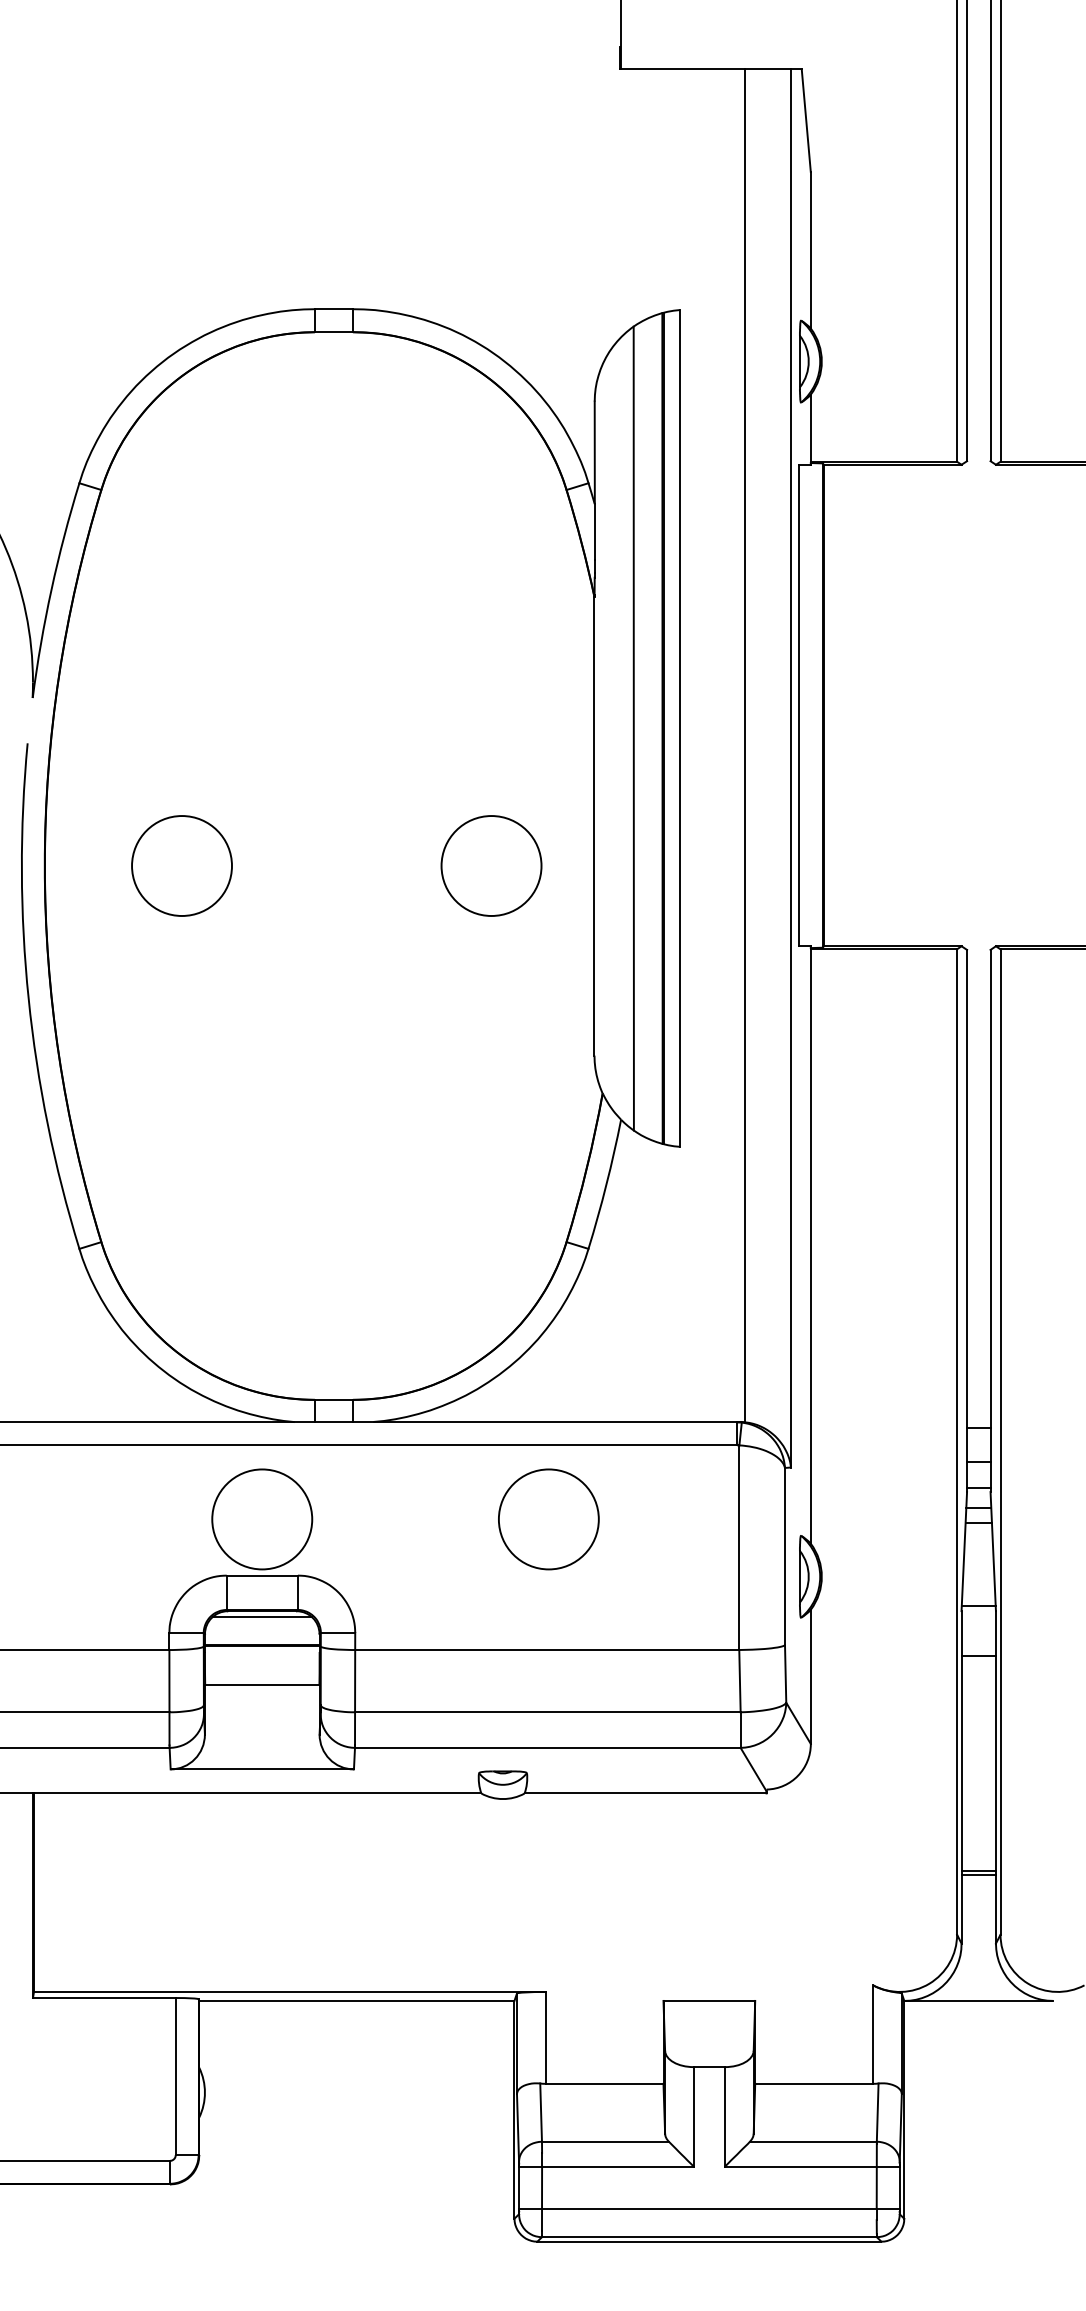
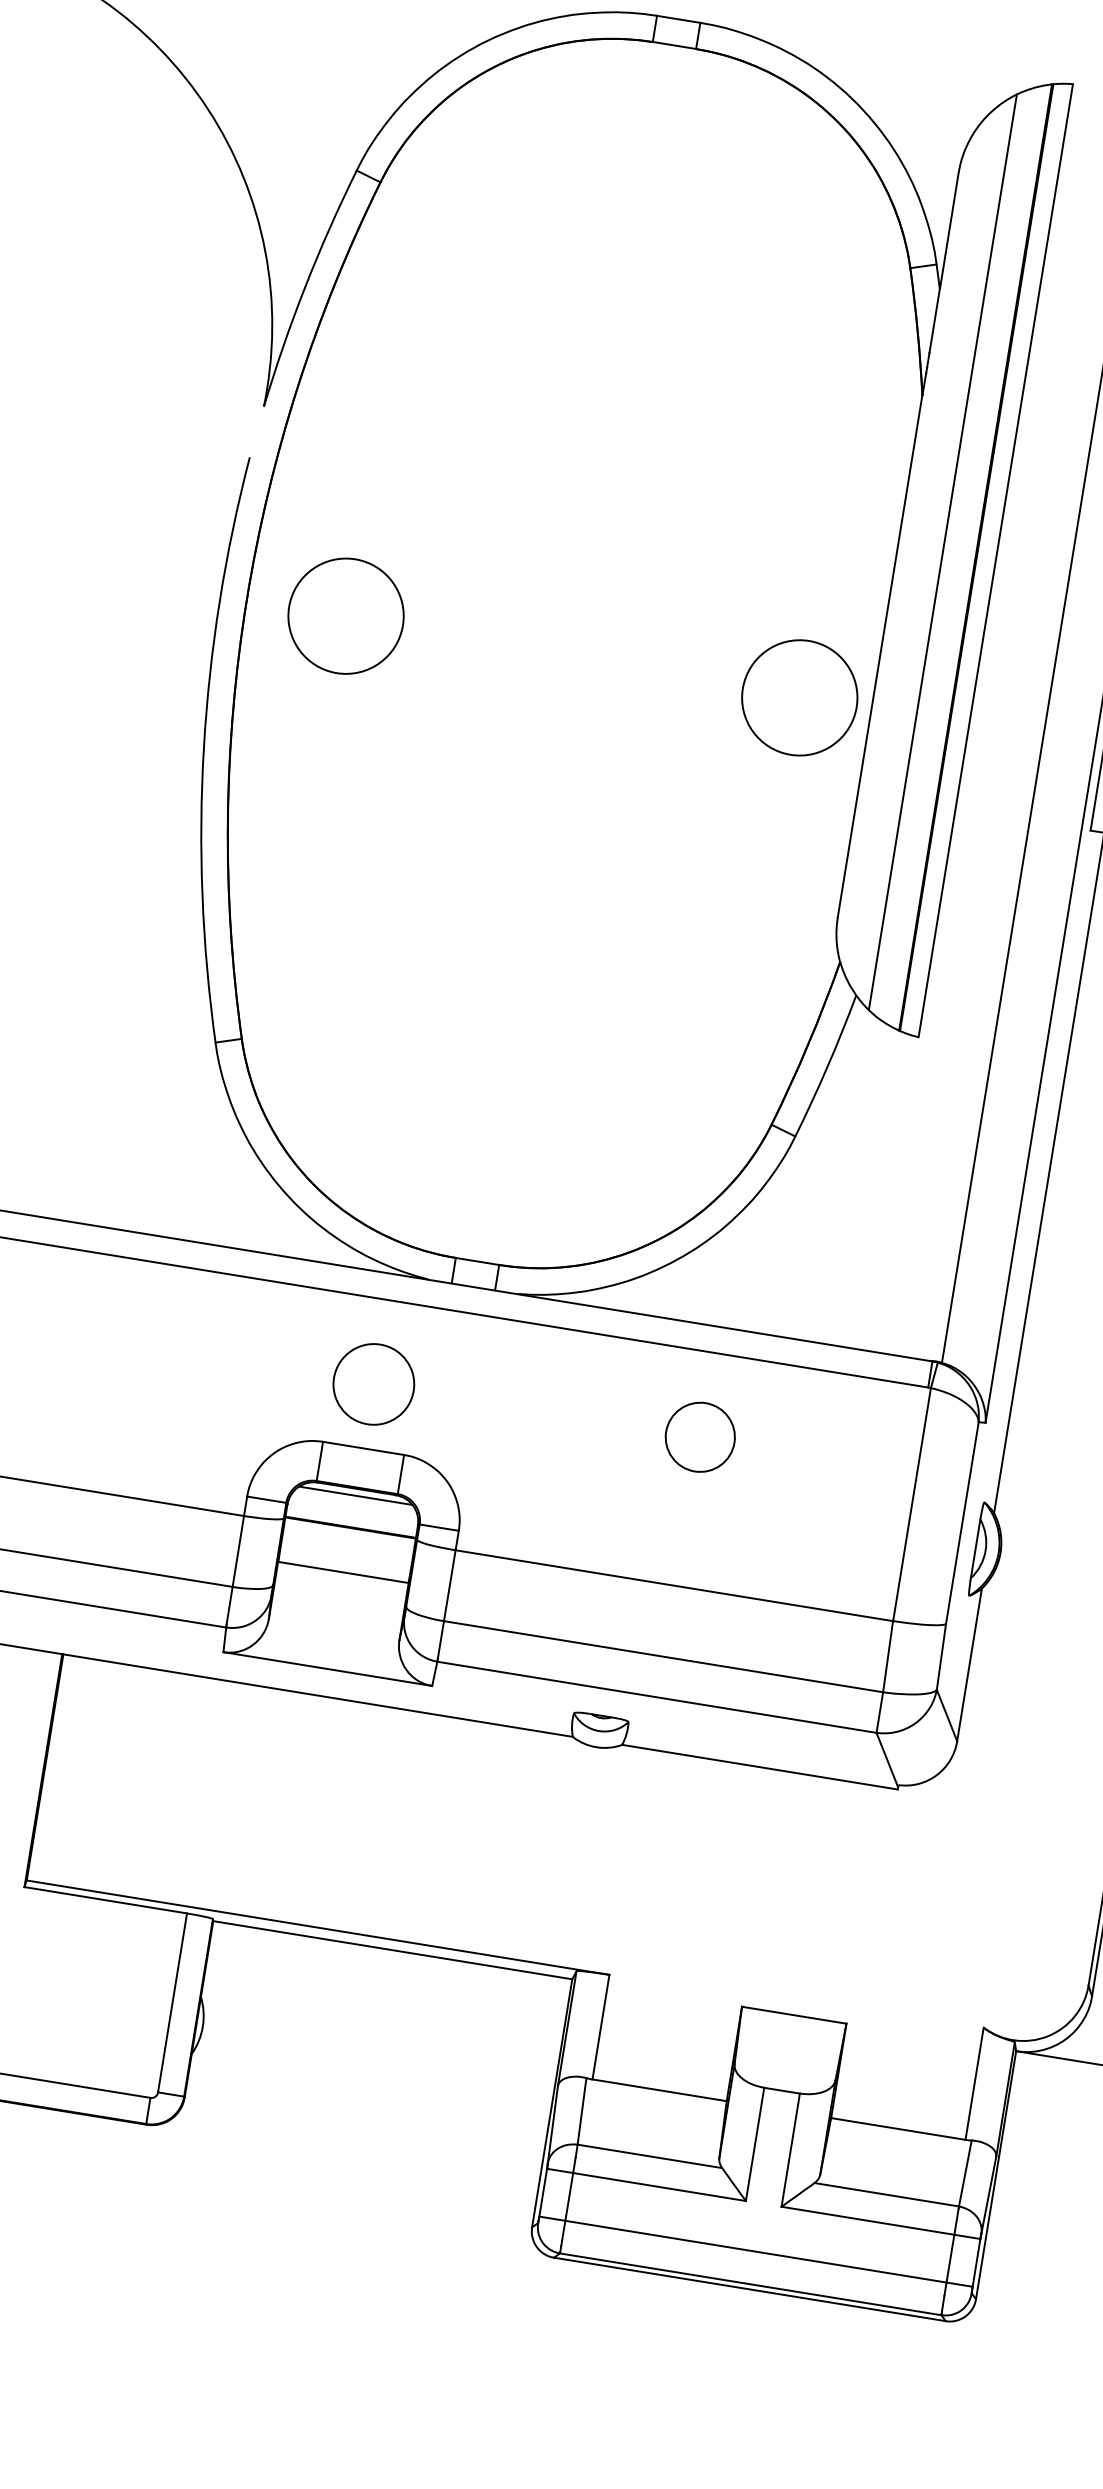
circle: (181, 865) -> (345, 615), moved
circle: (491, 865) -> (799, 697), moved
circle: (262, 1519) -> (374, 1384), size x0.7
circle: (548, 1519) -> (699, 1437), size x0.6

